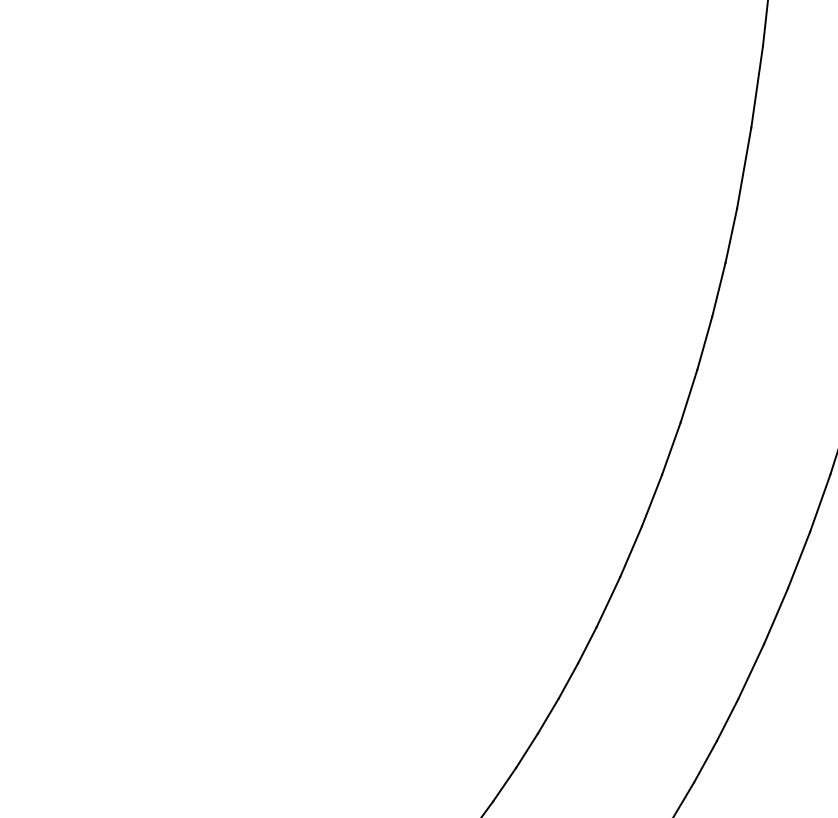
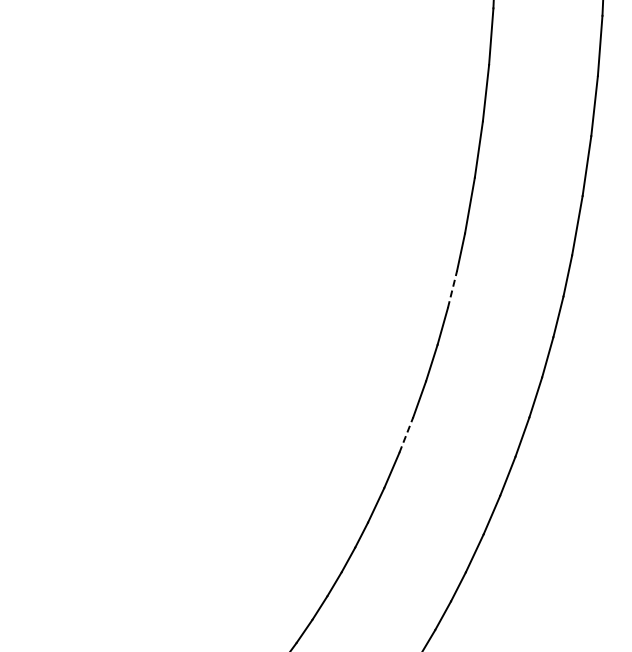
line: (718, 289) -> (452, 289), solid -> dashed
line: (652, 499) -> (406, 434), solid -> dashed

